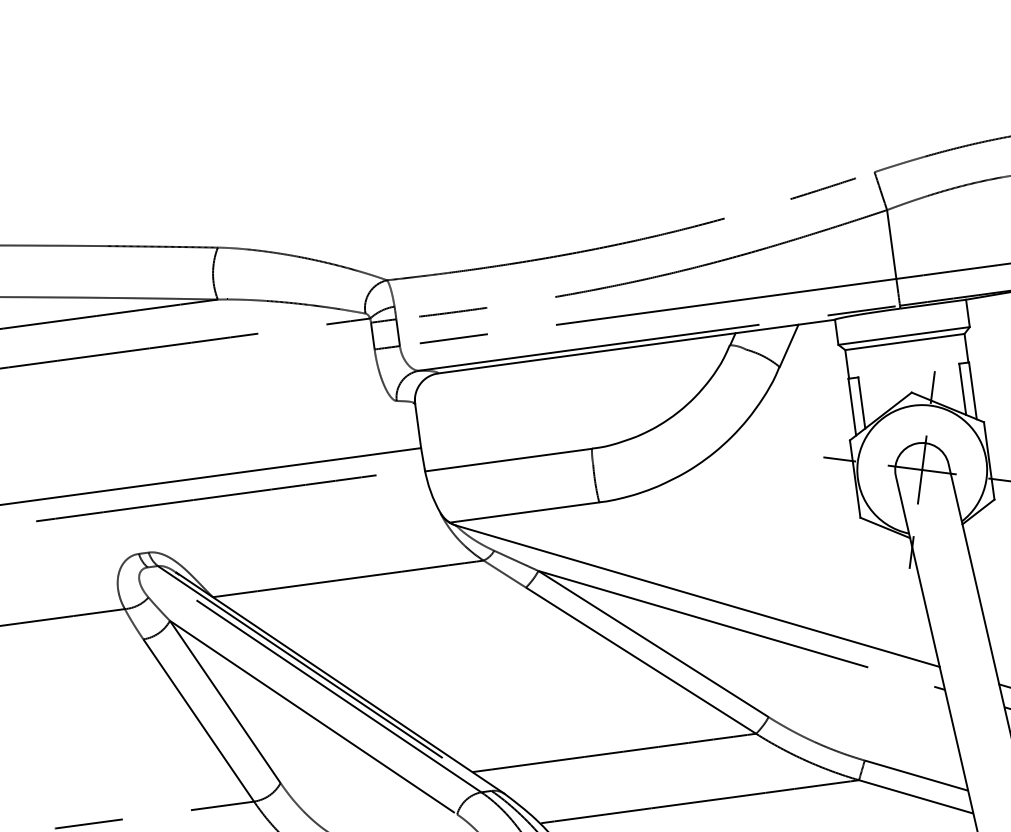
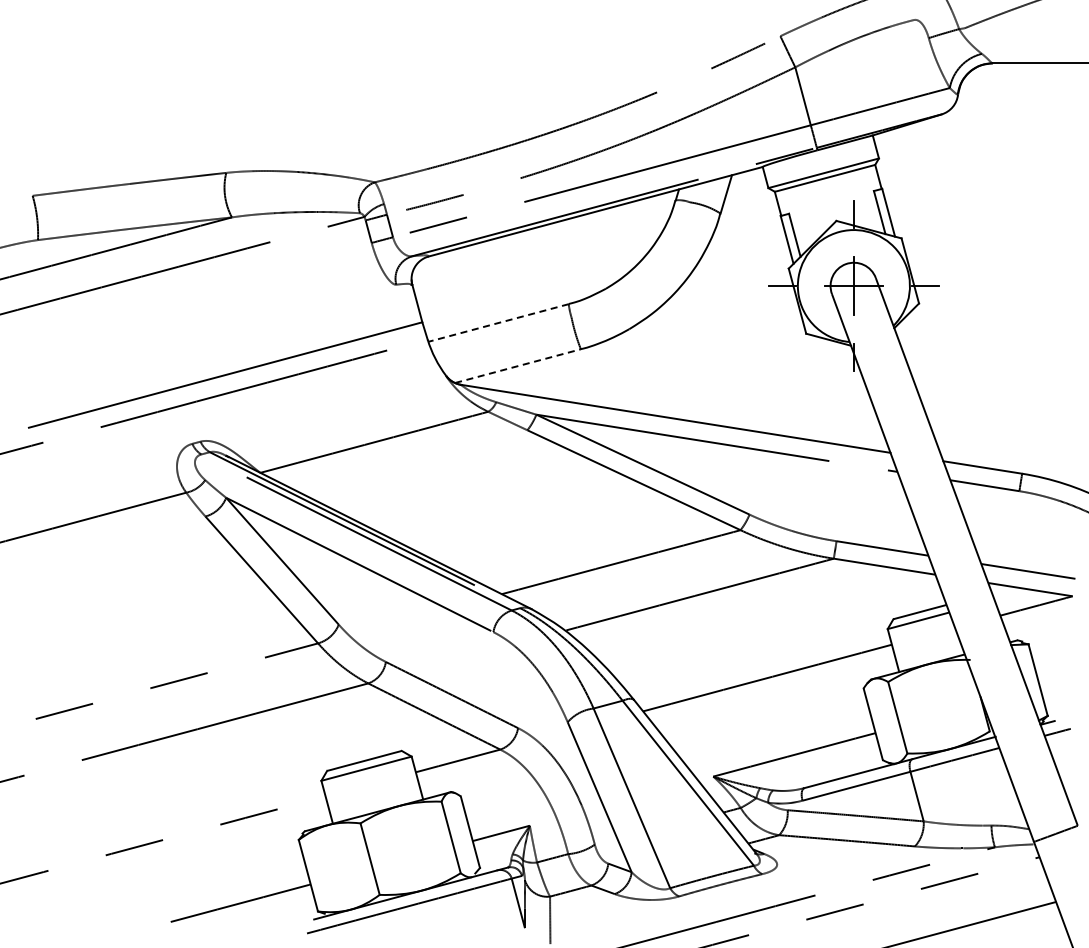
line: (508, 460) -> (498, 323), solid -> dashed
line: (525, 513) -> (518, 366), solid -> dashed

